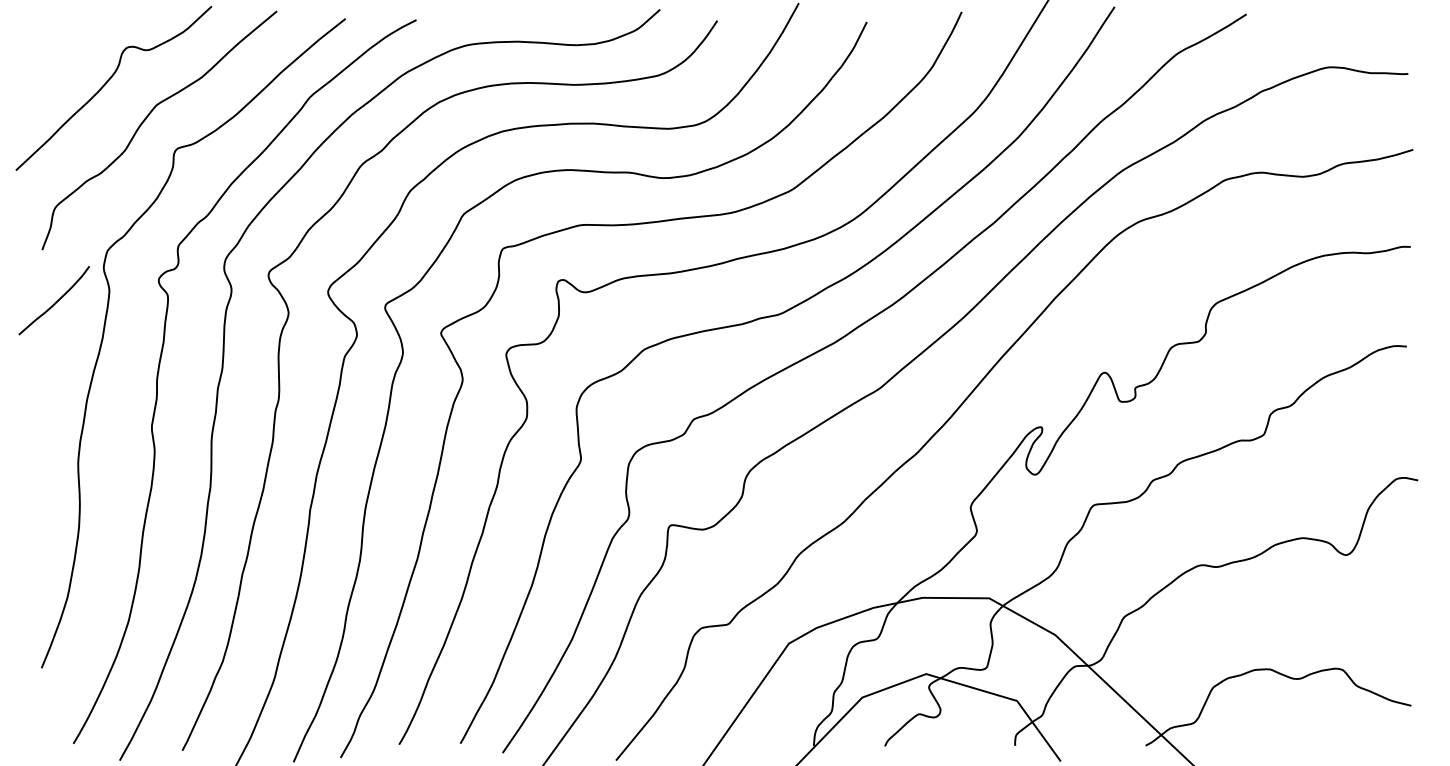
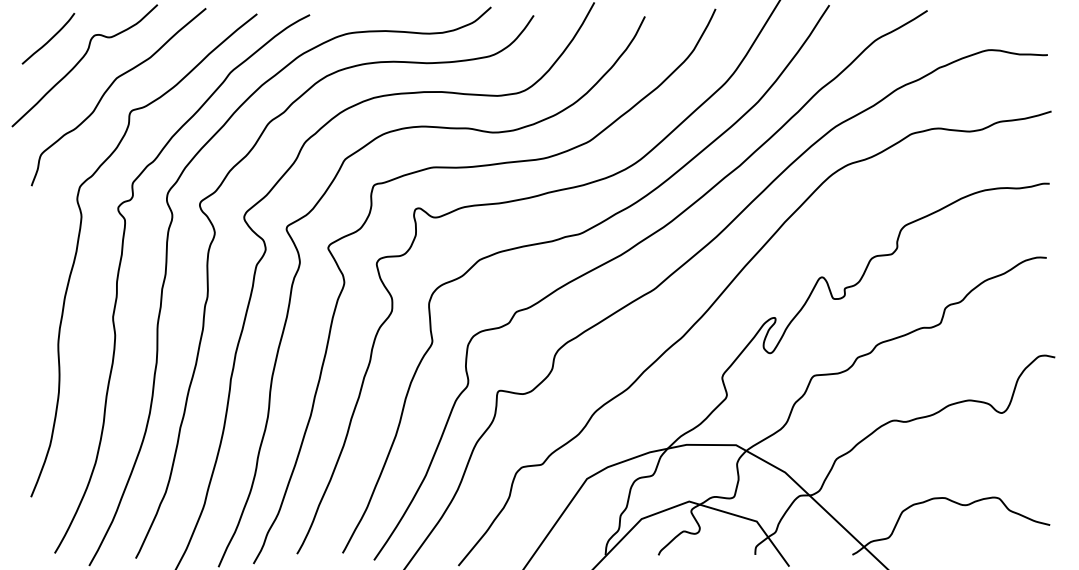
curve: (55, 301) -> (49, 39), moved

